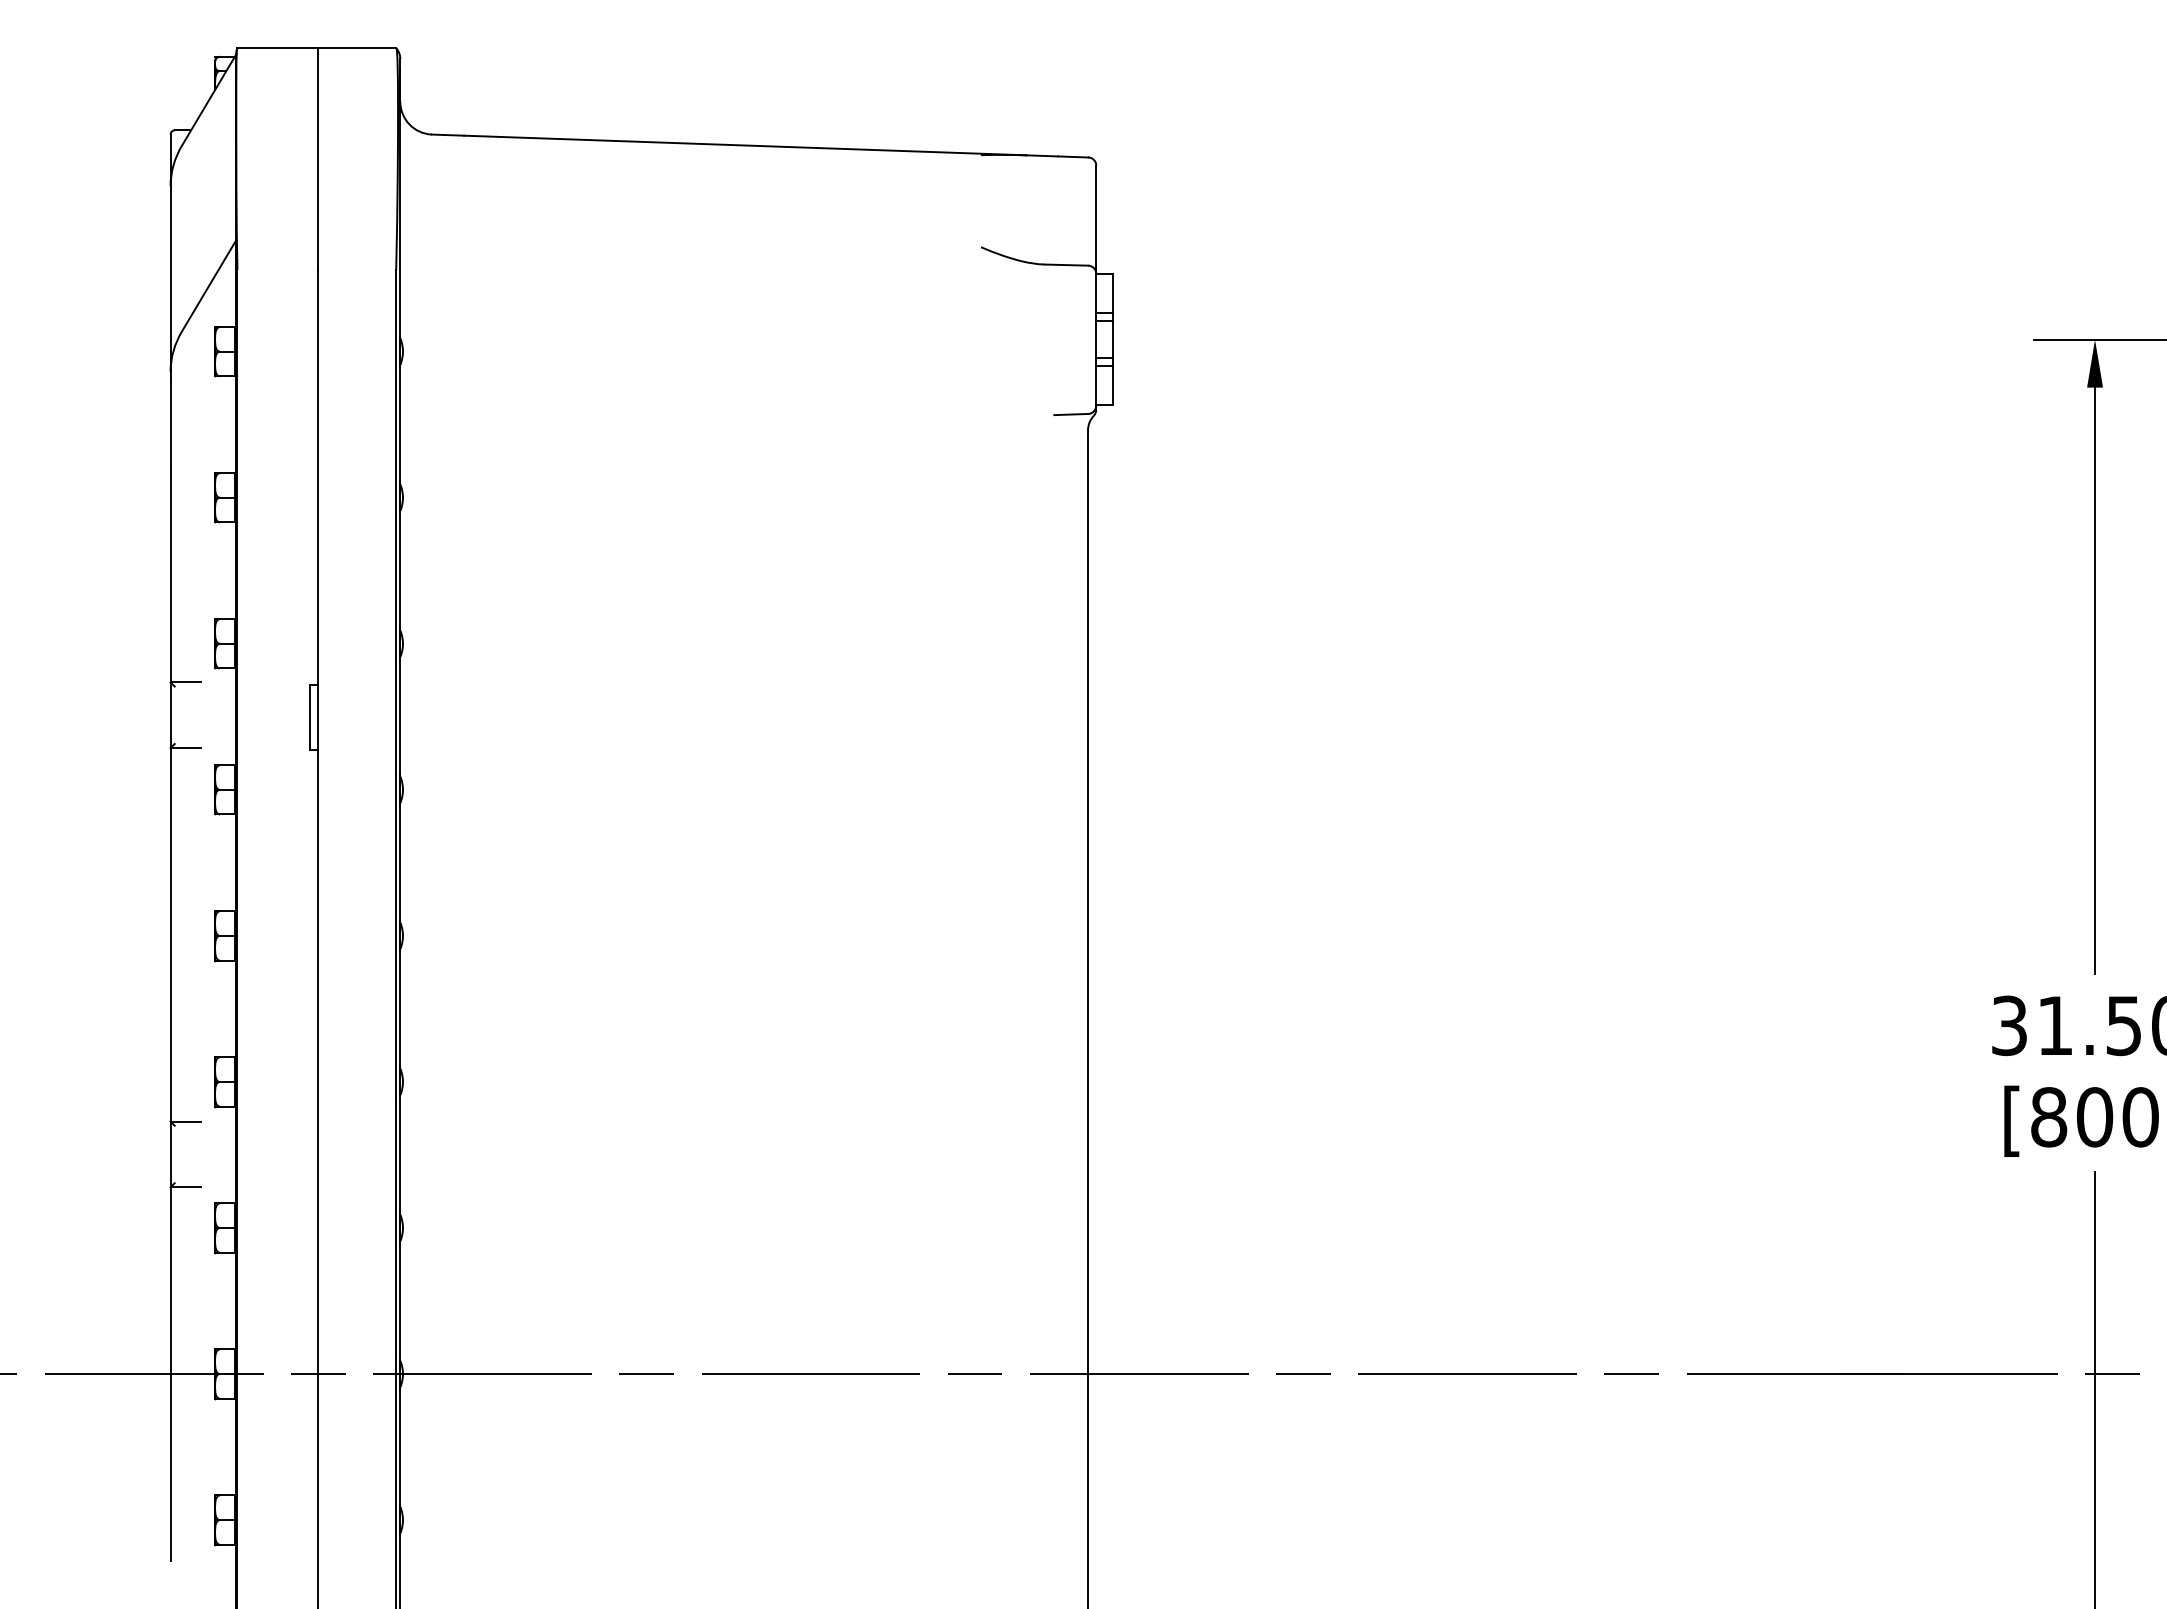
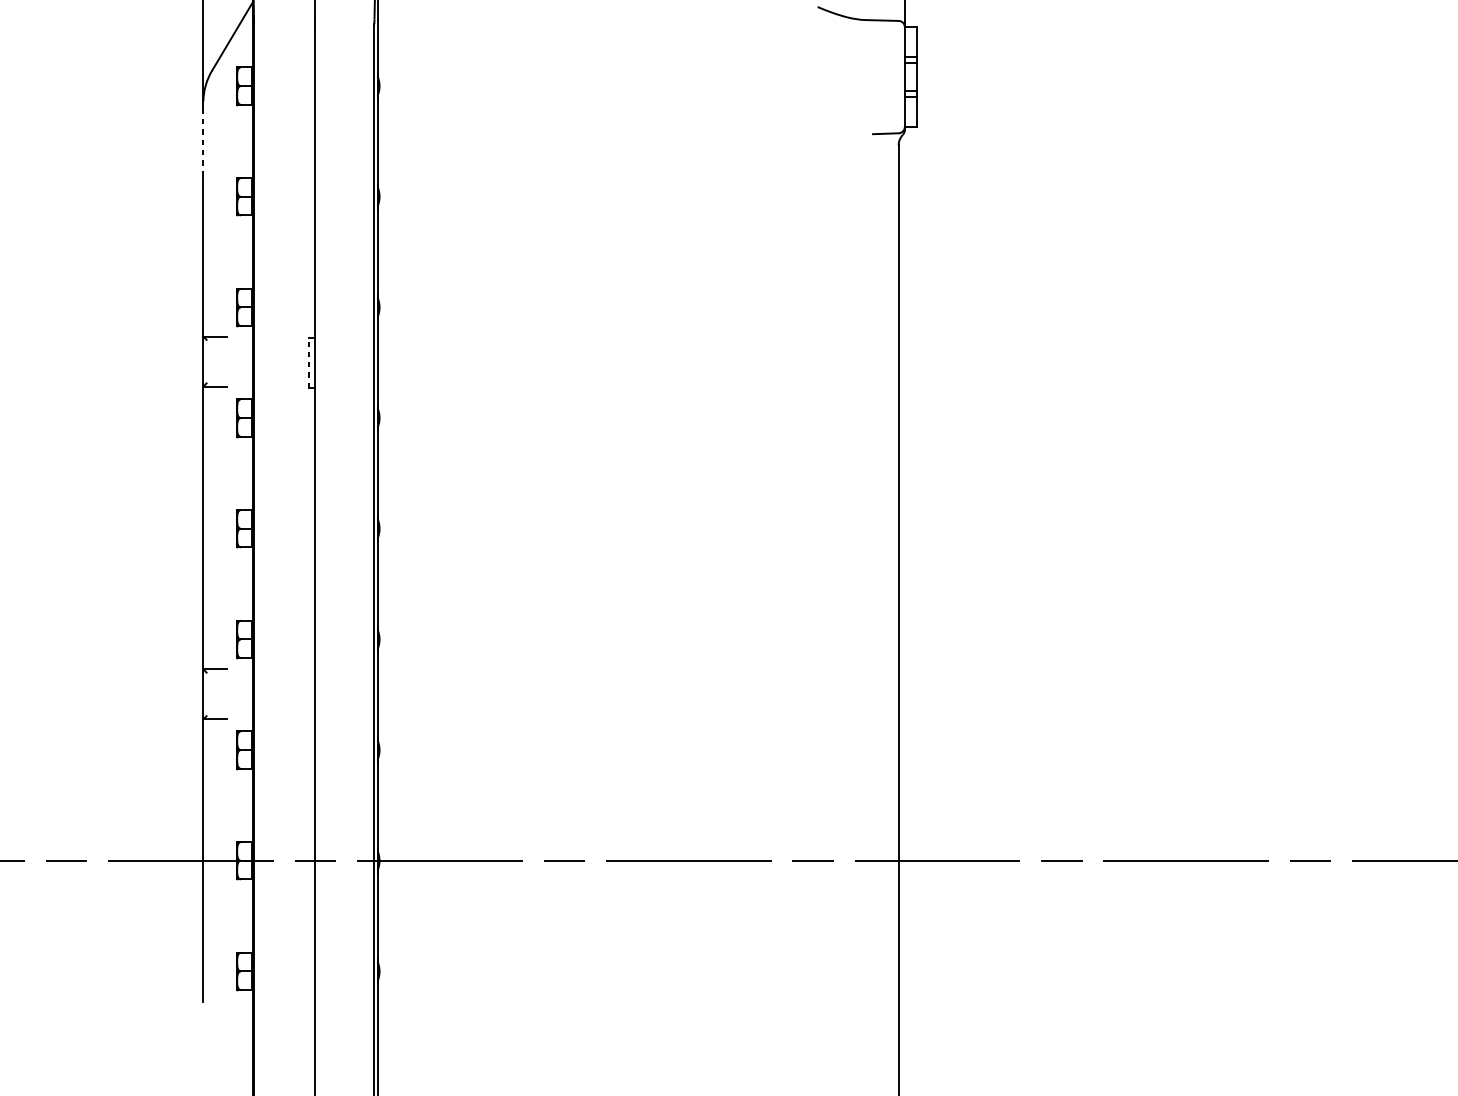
line: (170, 427) -> (203, 143), solid -> dashed
line: (310, 717) -> (309, 363), solid -> dashed

